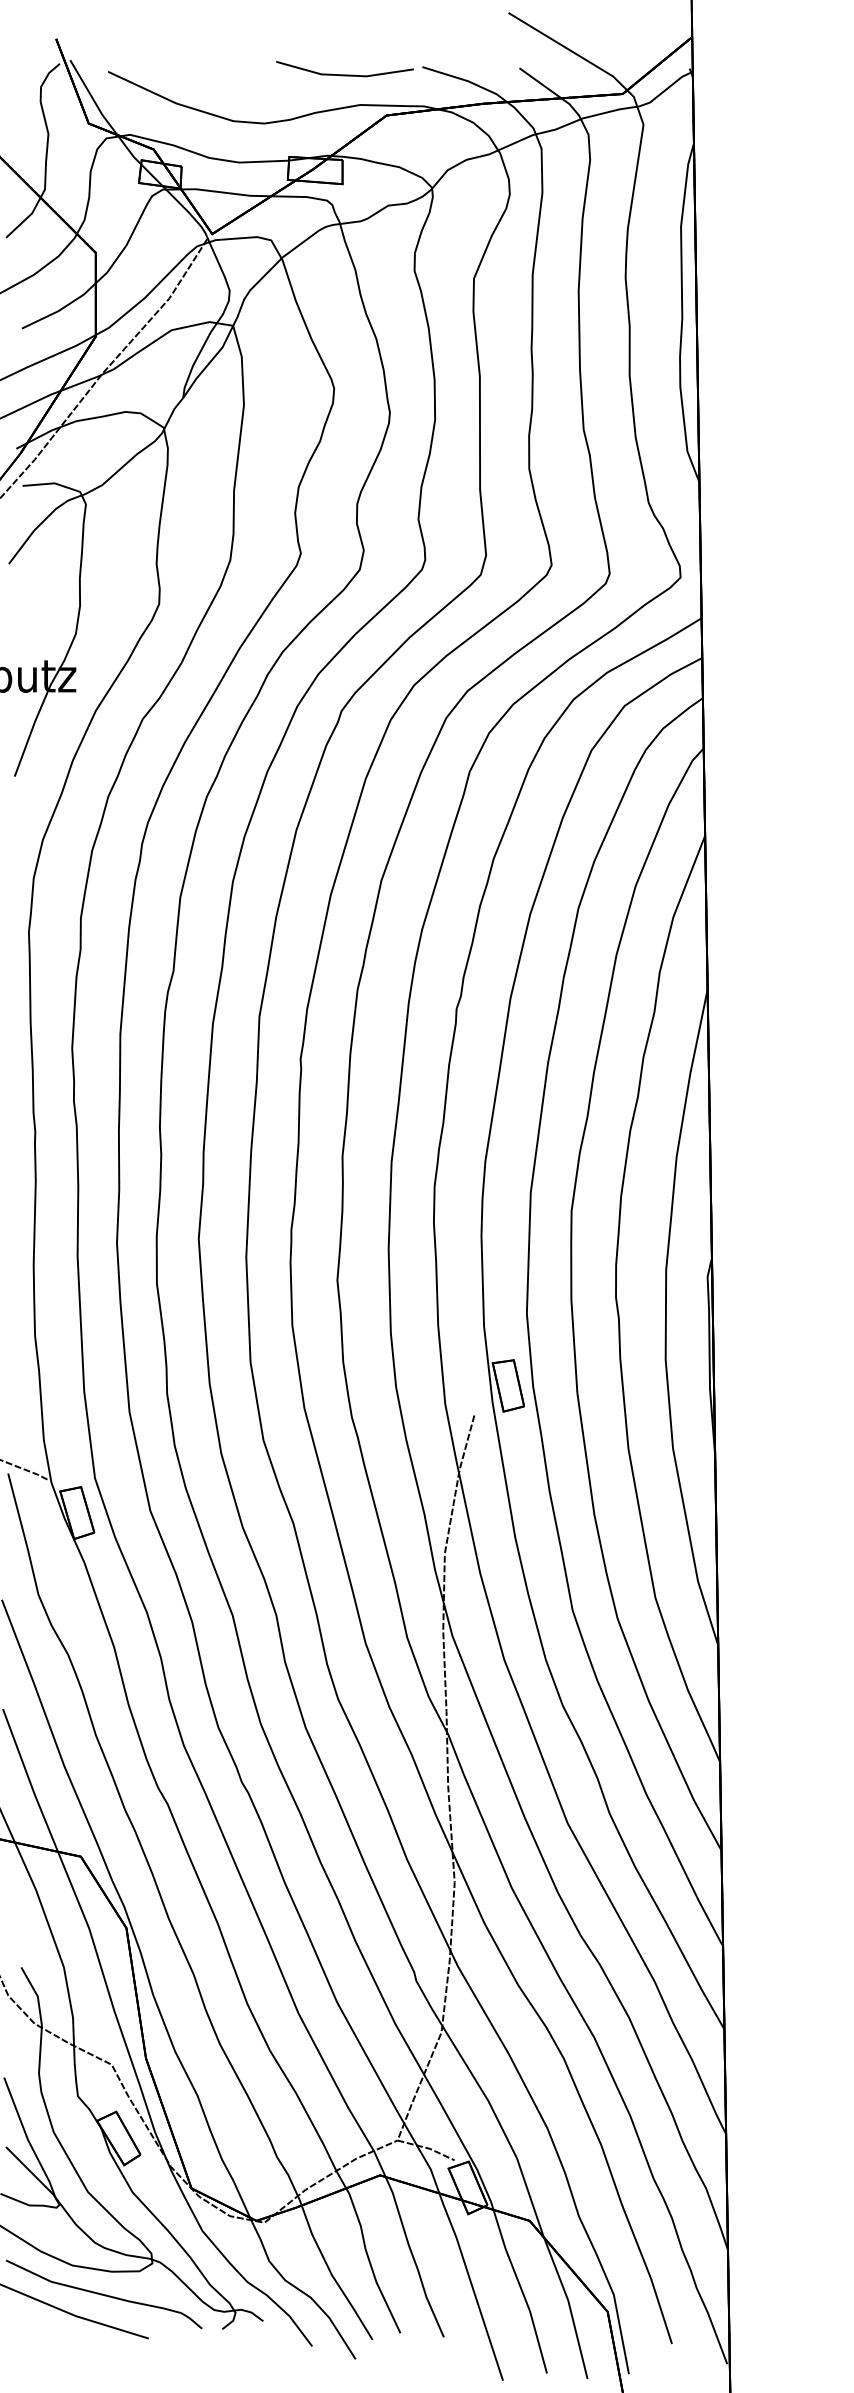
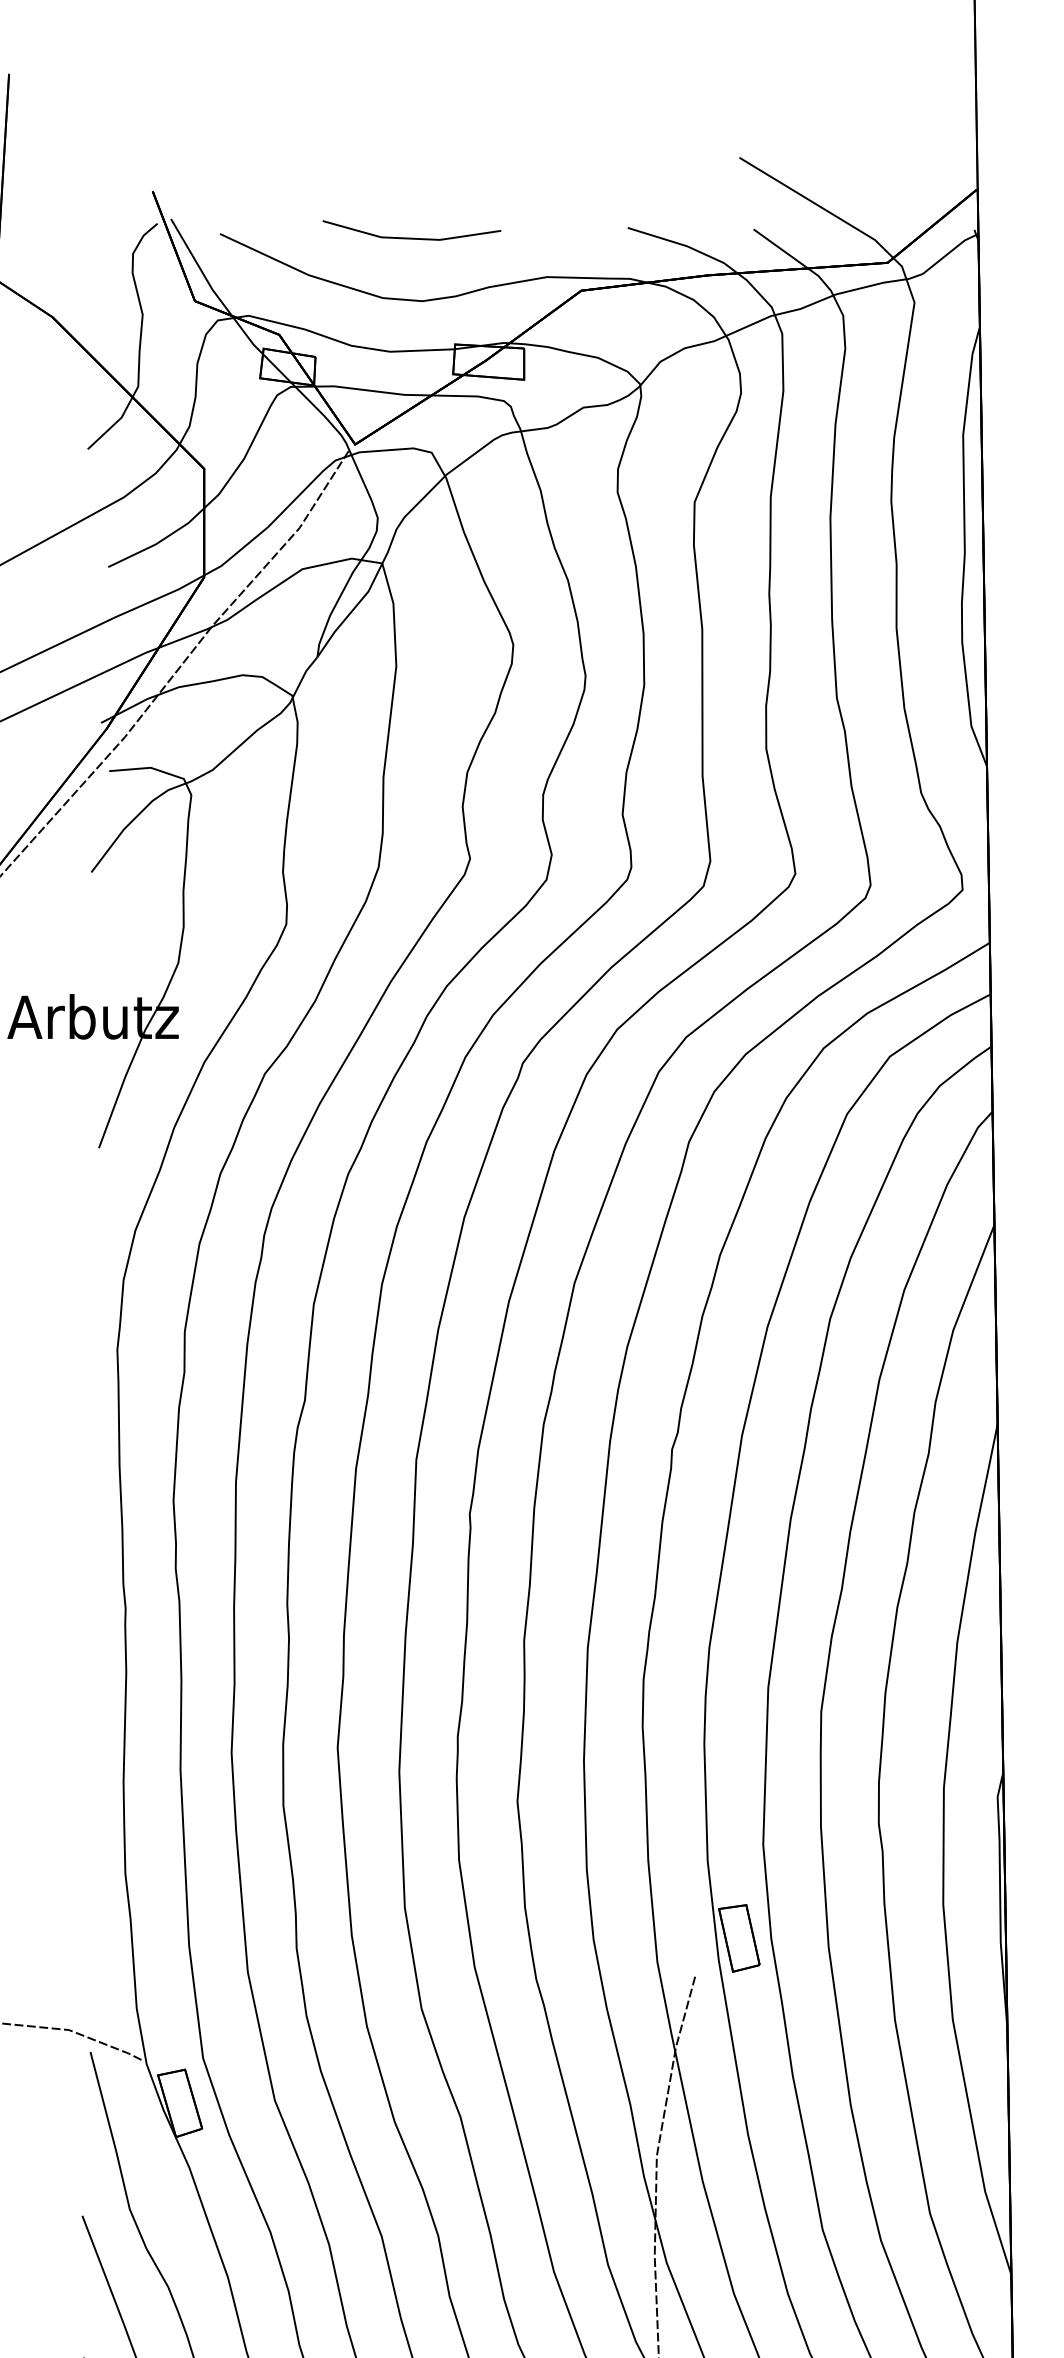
line: (344, 74) -> (411, 237), moved

